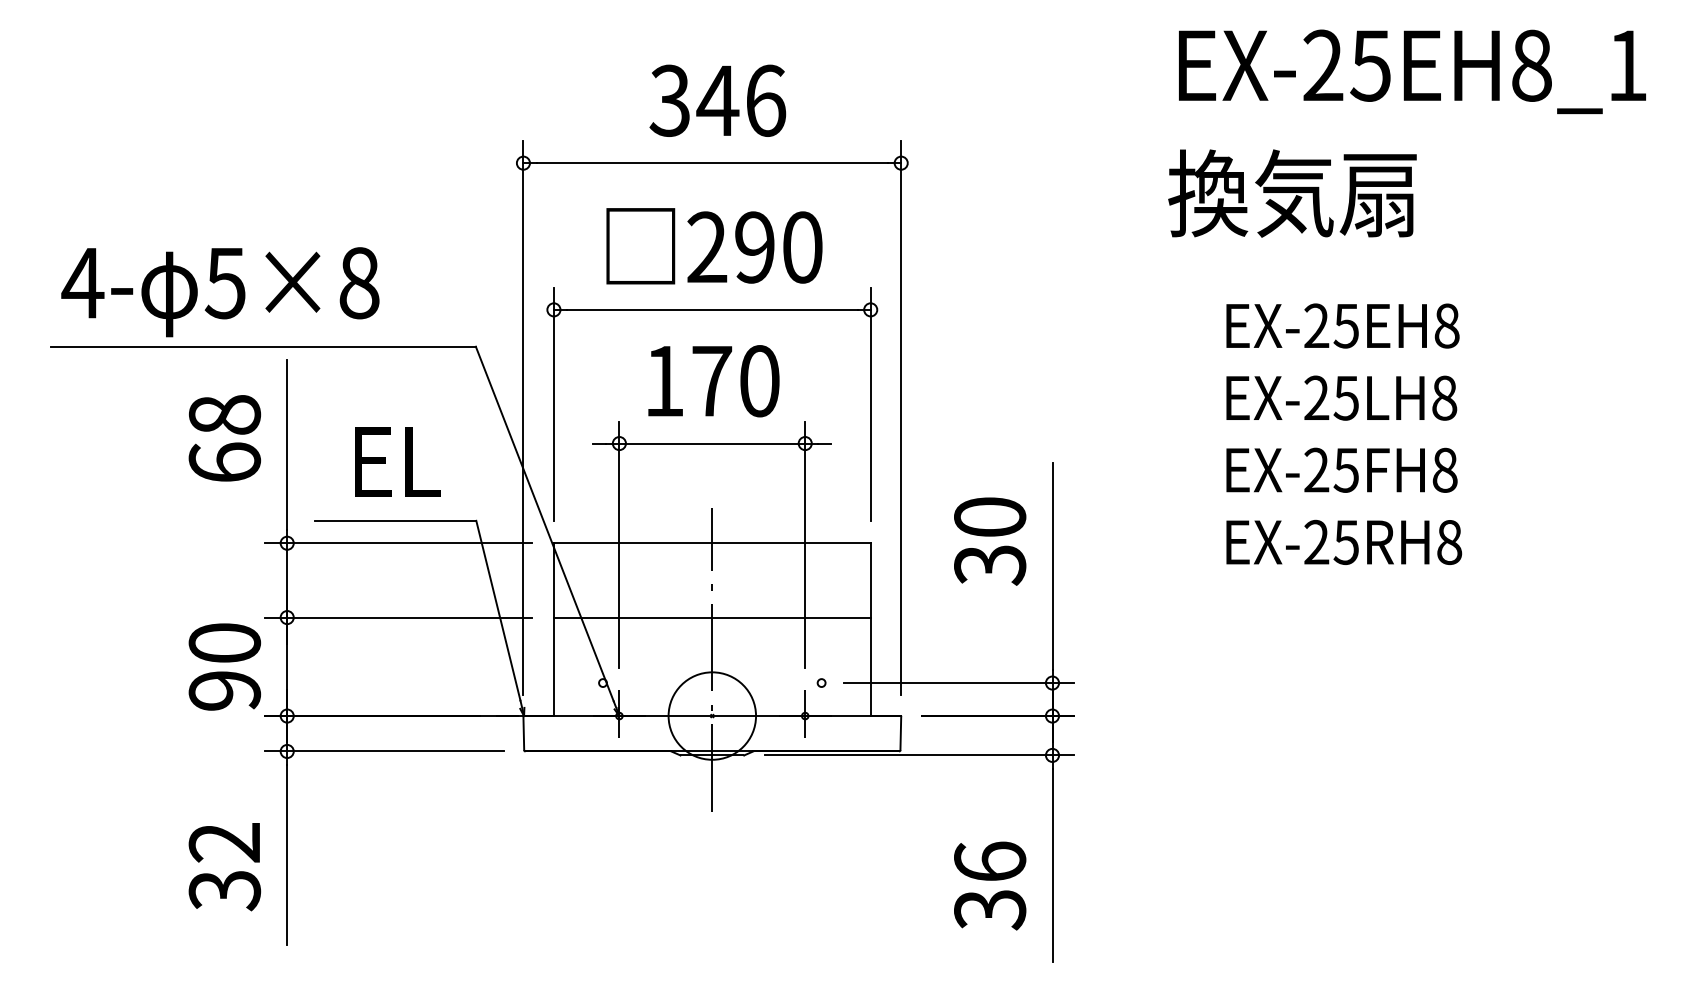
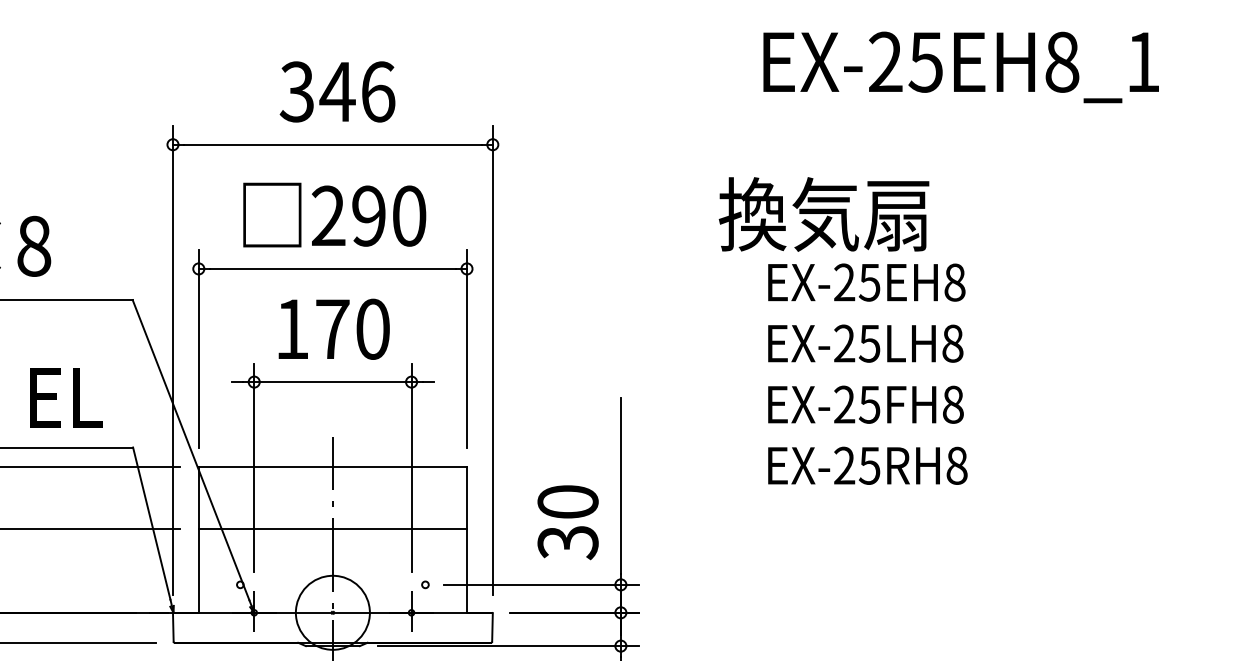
text: (1412, 71) -> (961, 67), moved
text: (1292, 193) -> (824, 214), moved
text: (990, 541) -> (568, 522), moved

